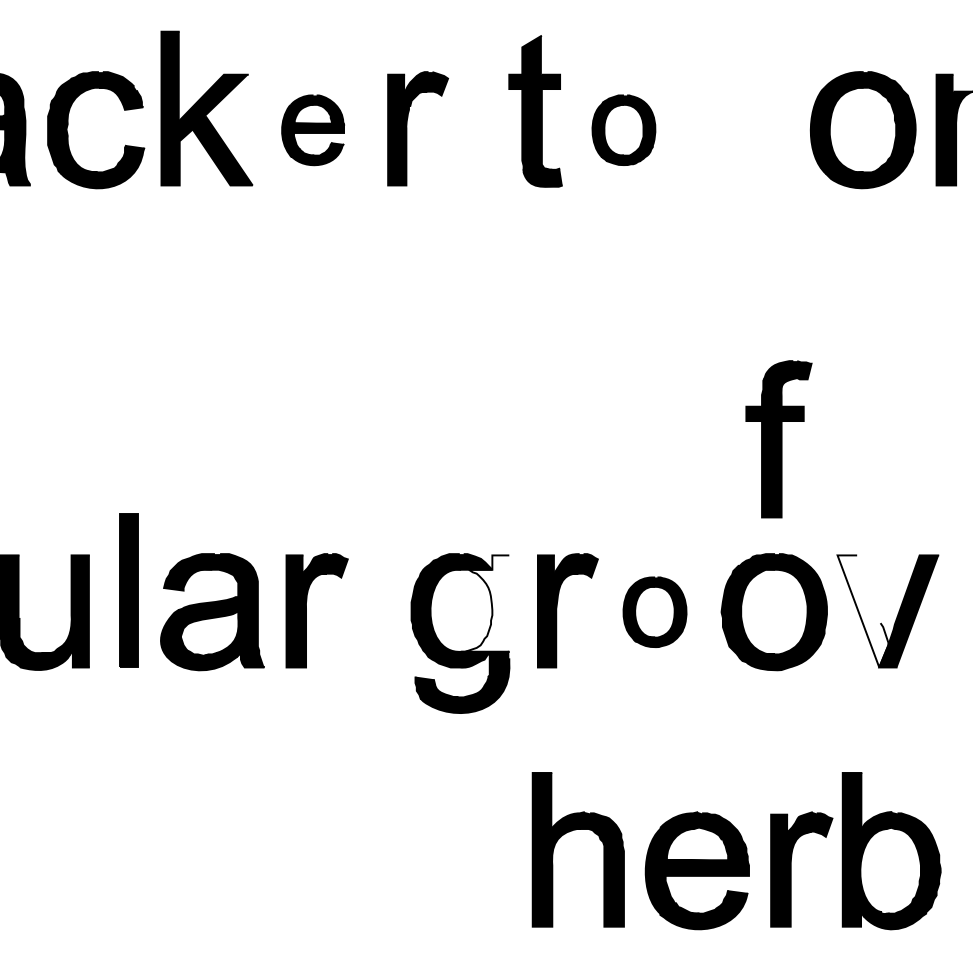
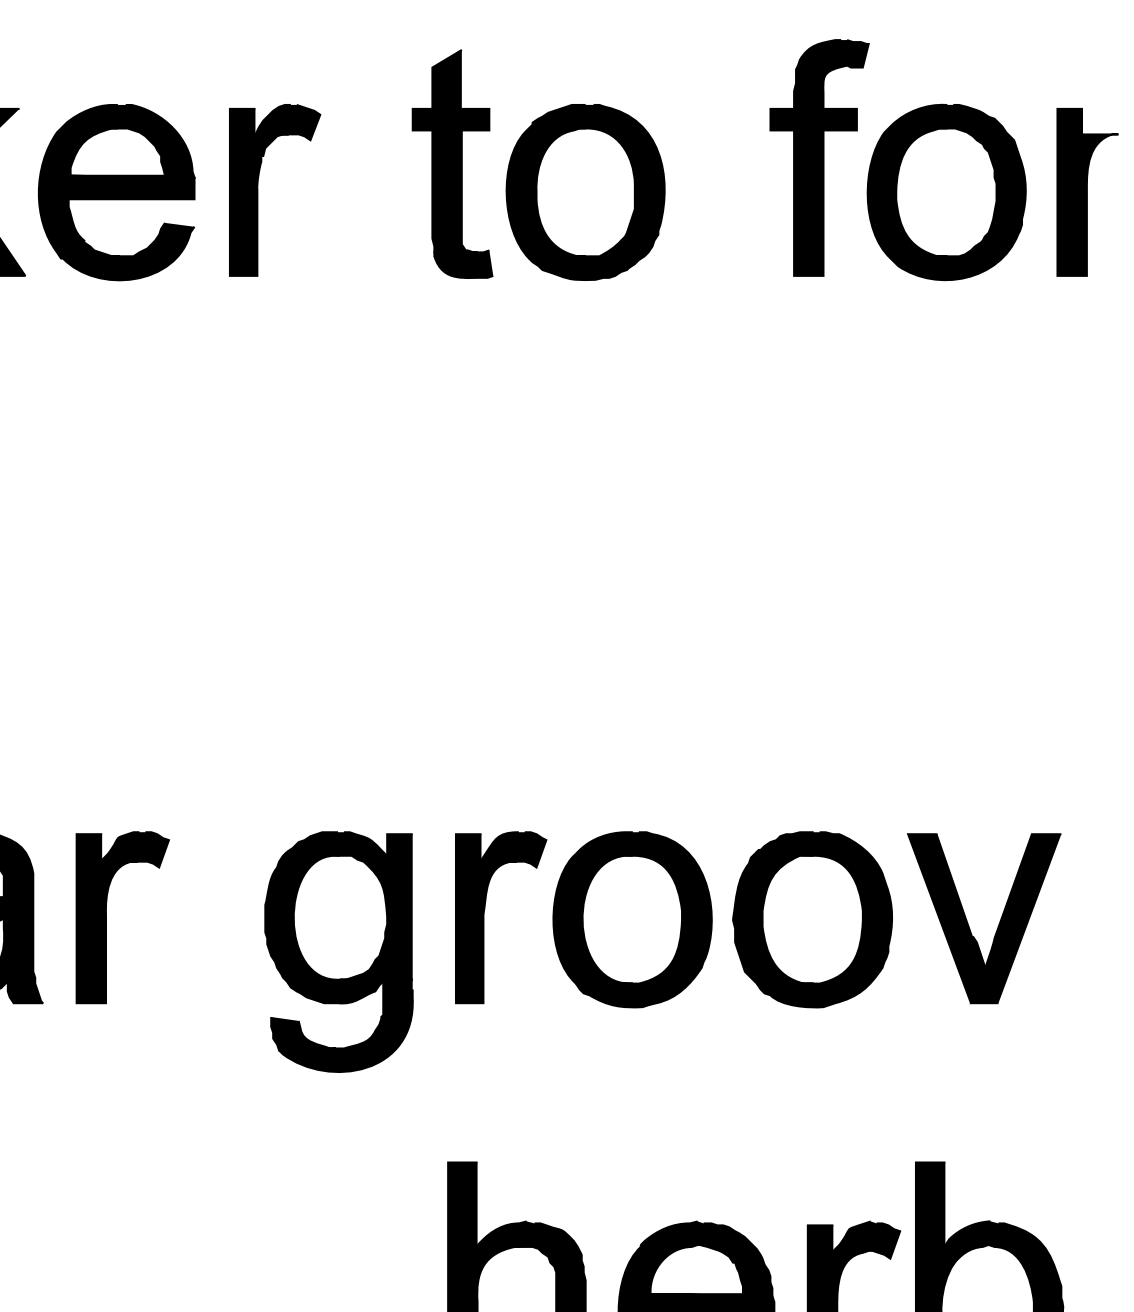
part: (312, 130) -> (115, 193), size x1.67
part: (623, 130) -> (585, 193), size x1.67
part: (778, 439) -> (818, 158), moved
fill: (485, 603) -> (376, 906), added
fill: (862, 611) -> (945, 918), added
part: (654, 612) -> (631, 920), size x1.67

